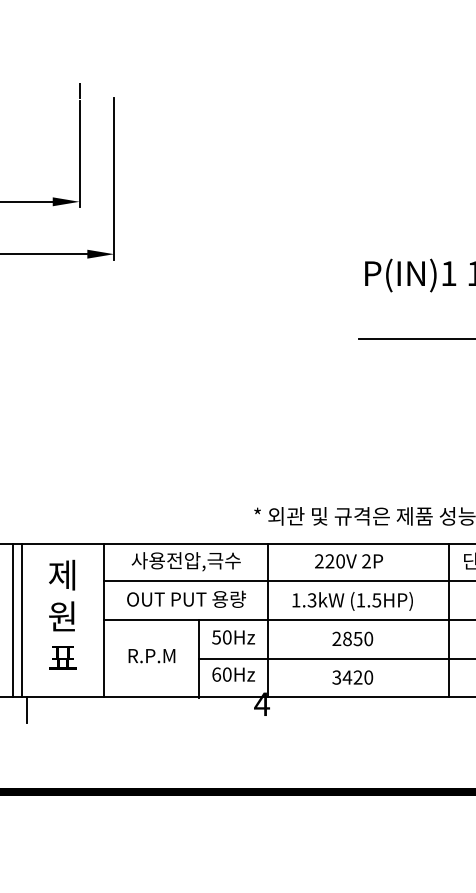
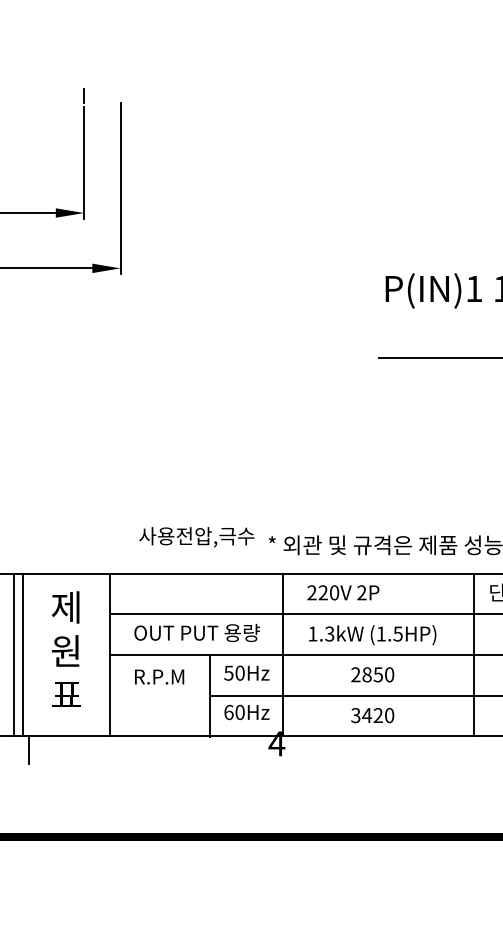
text: (185, 561) -> (196, 536), moved
text: (348, 561) -> (342, 592), moved
text: (151, 656) -> (159, 677), moved

